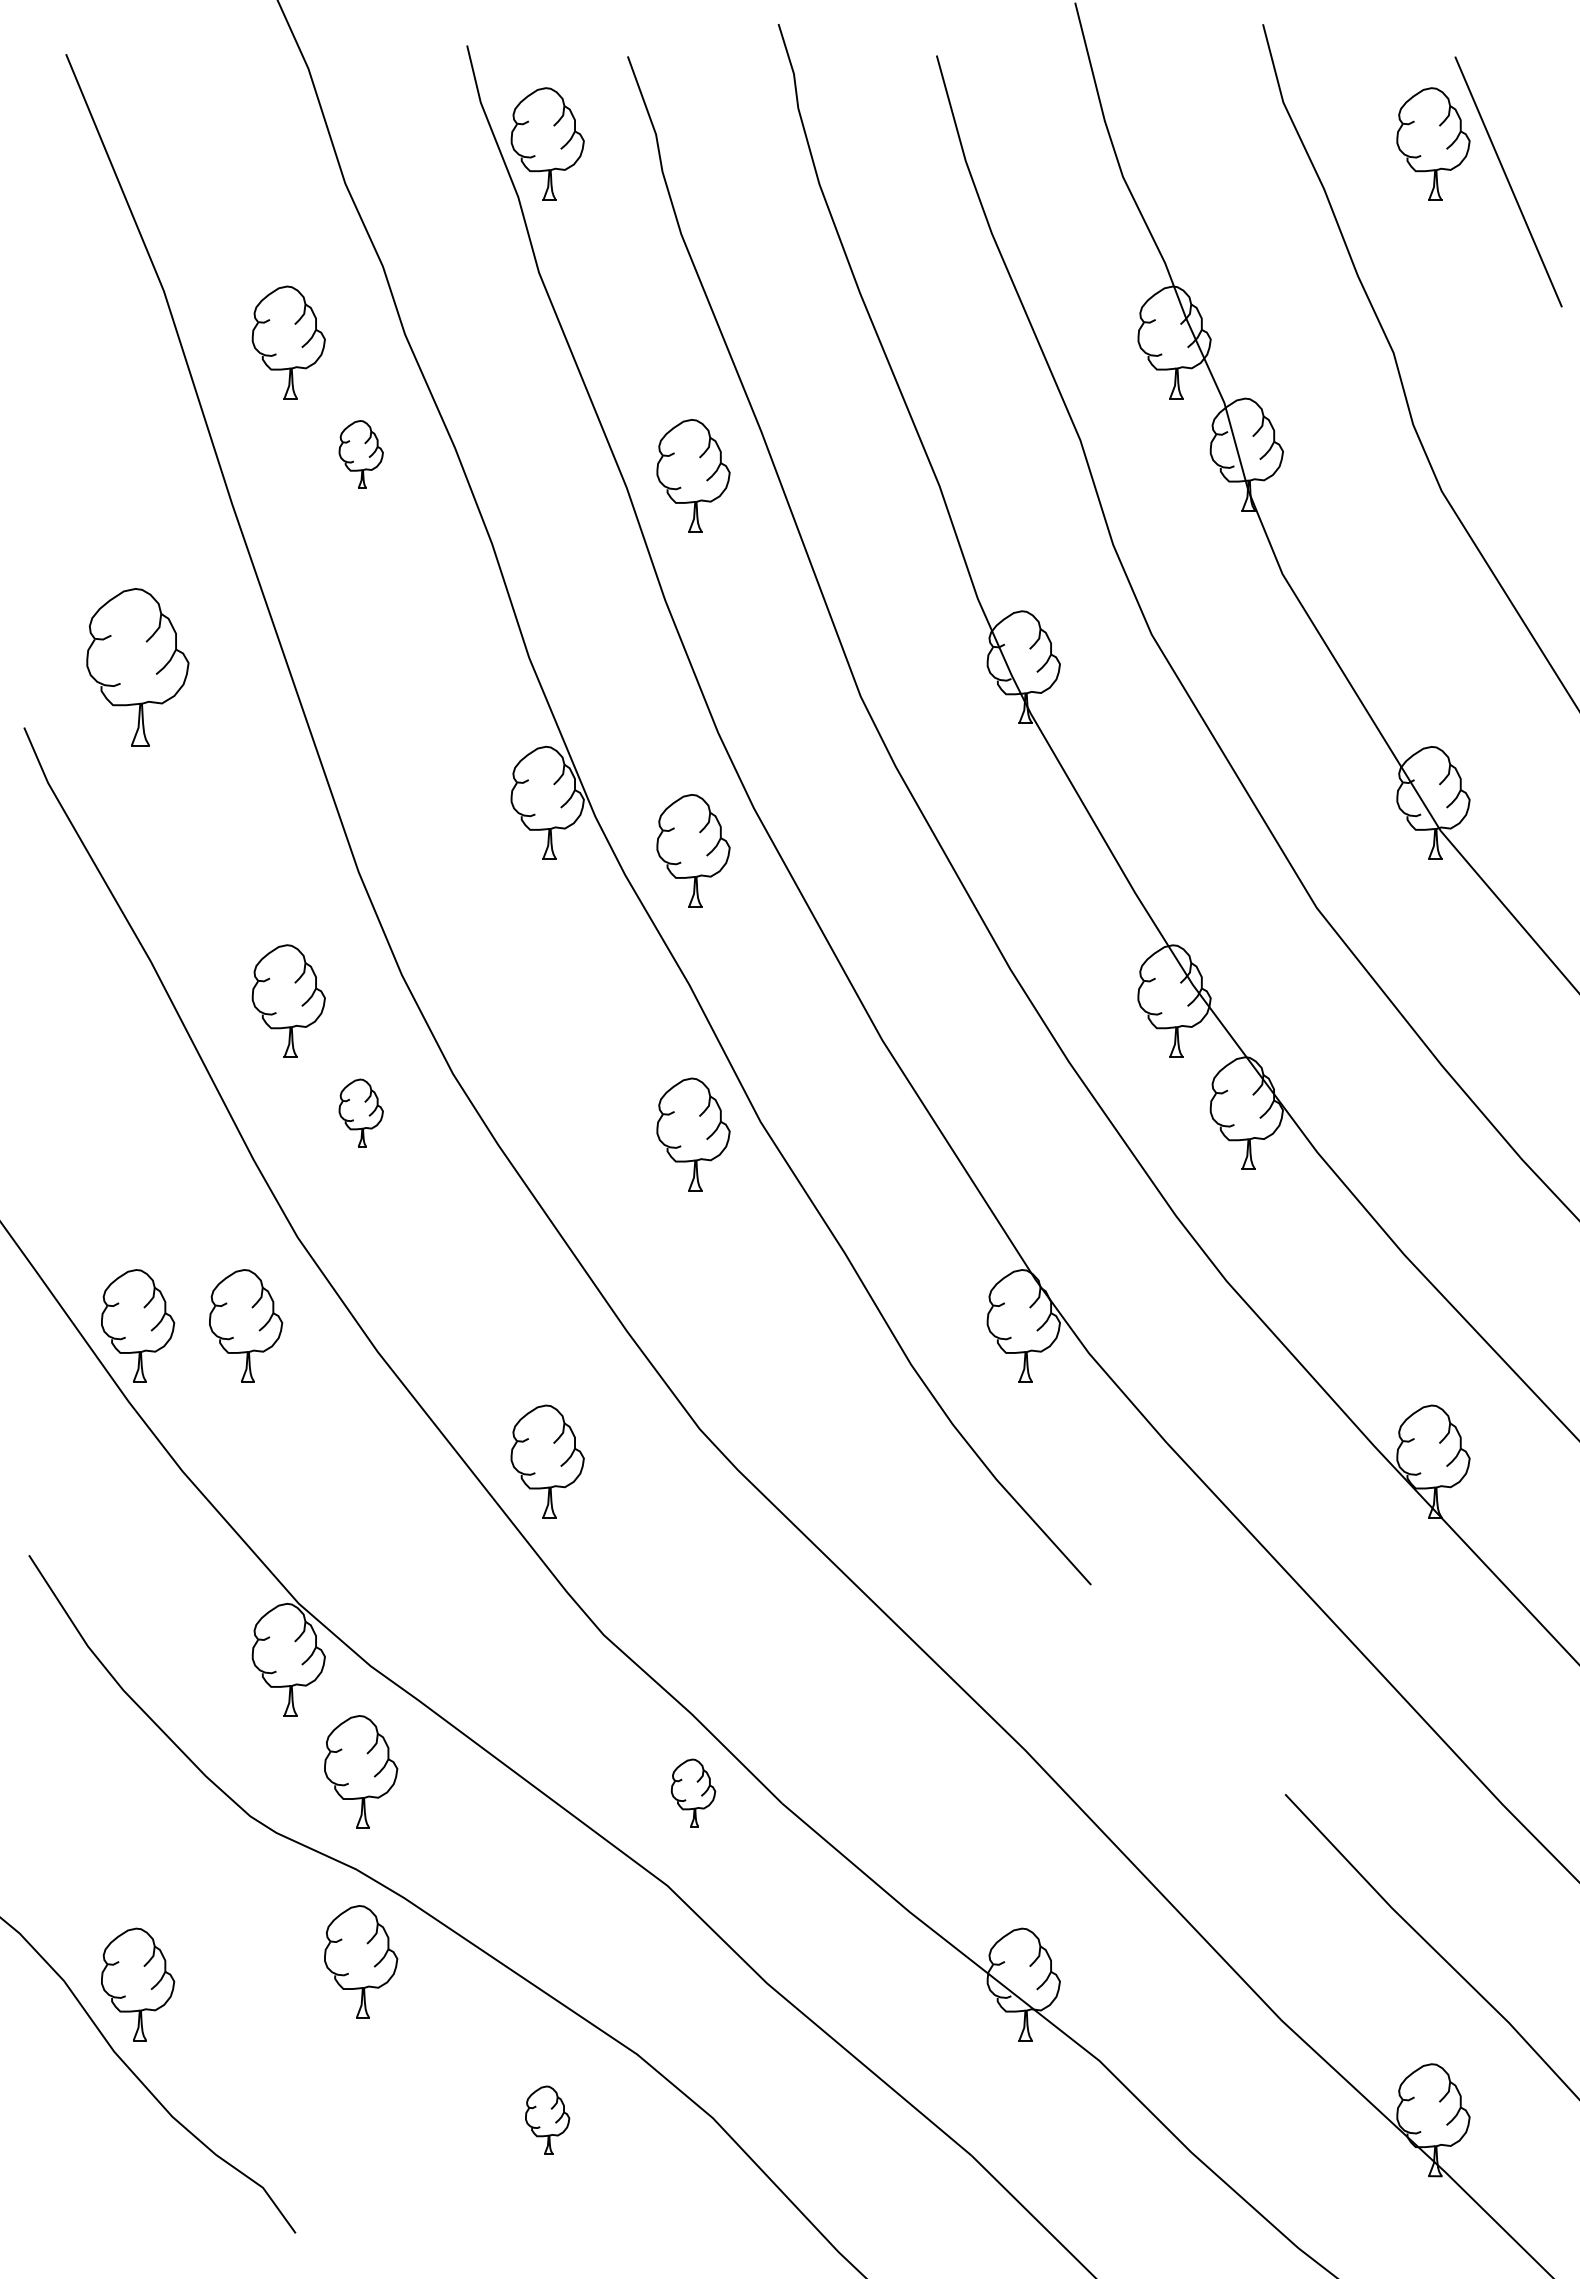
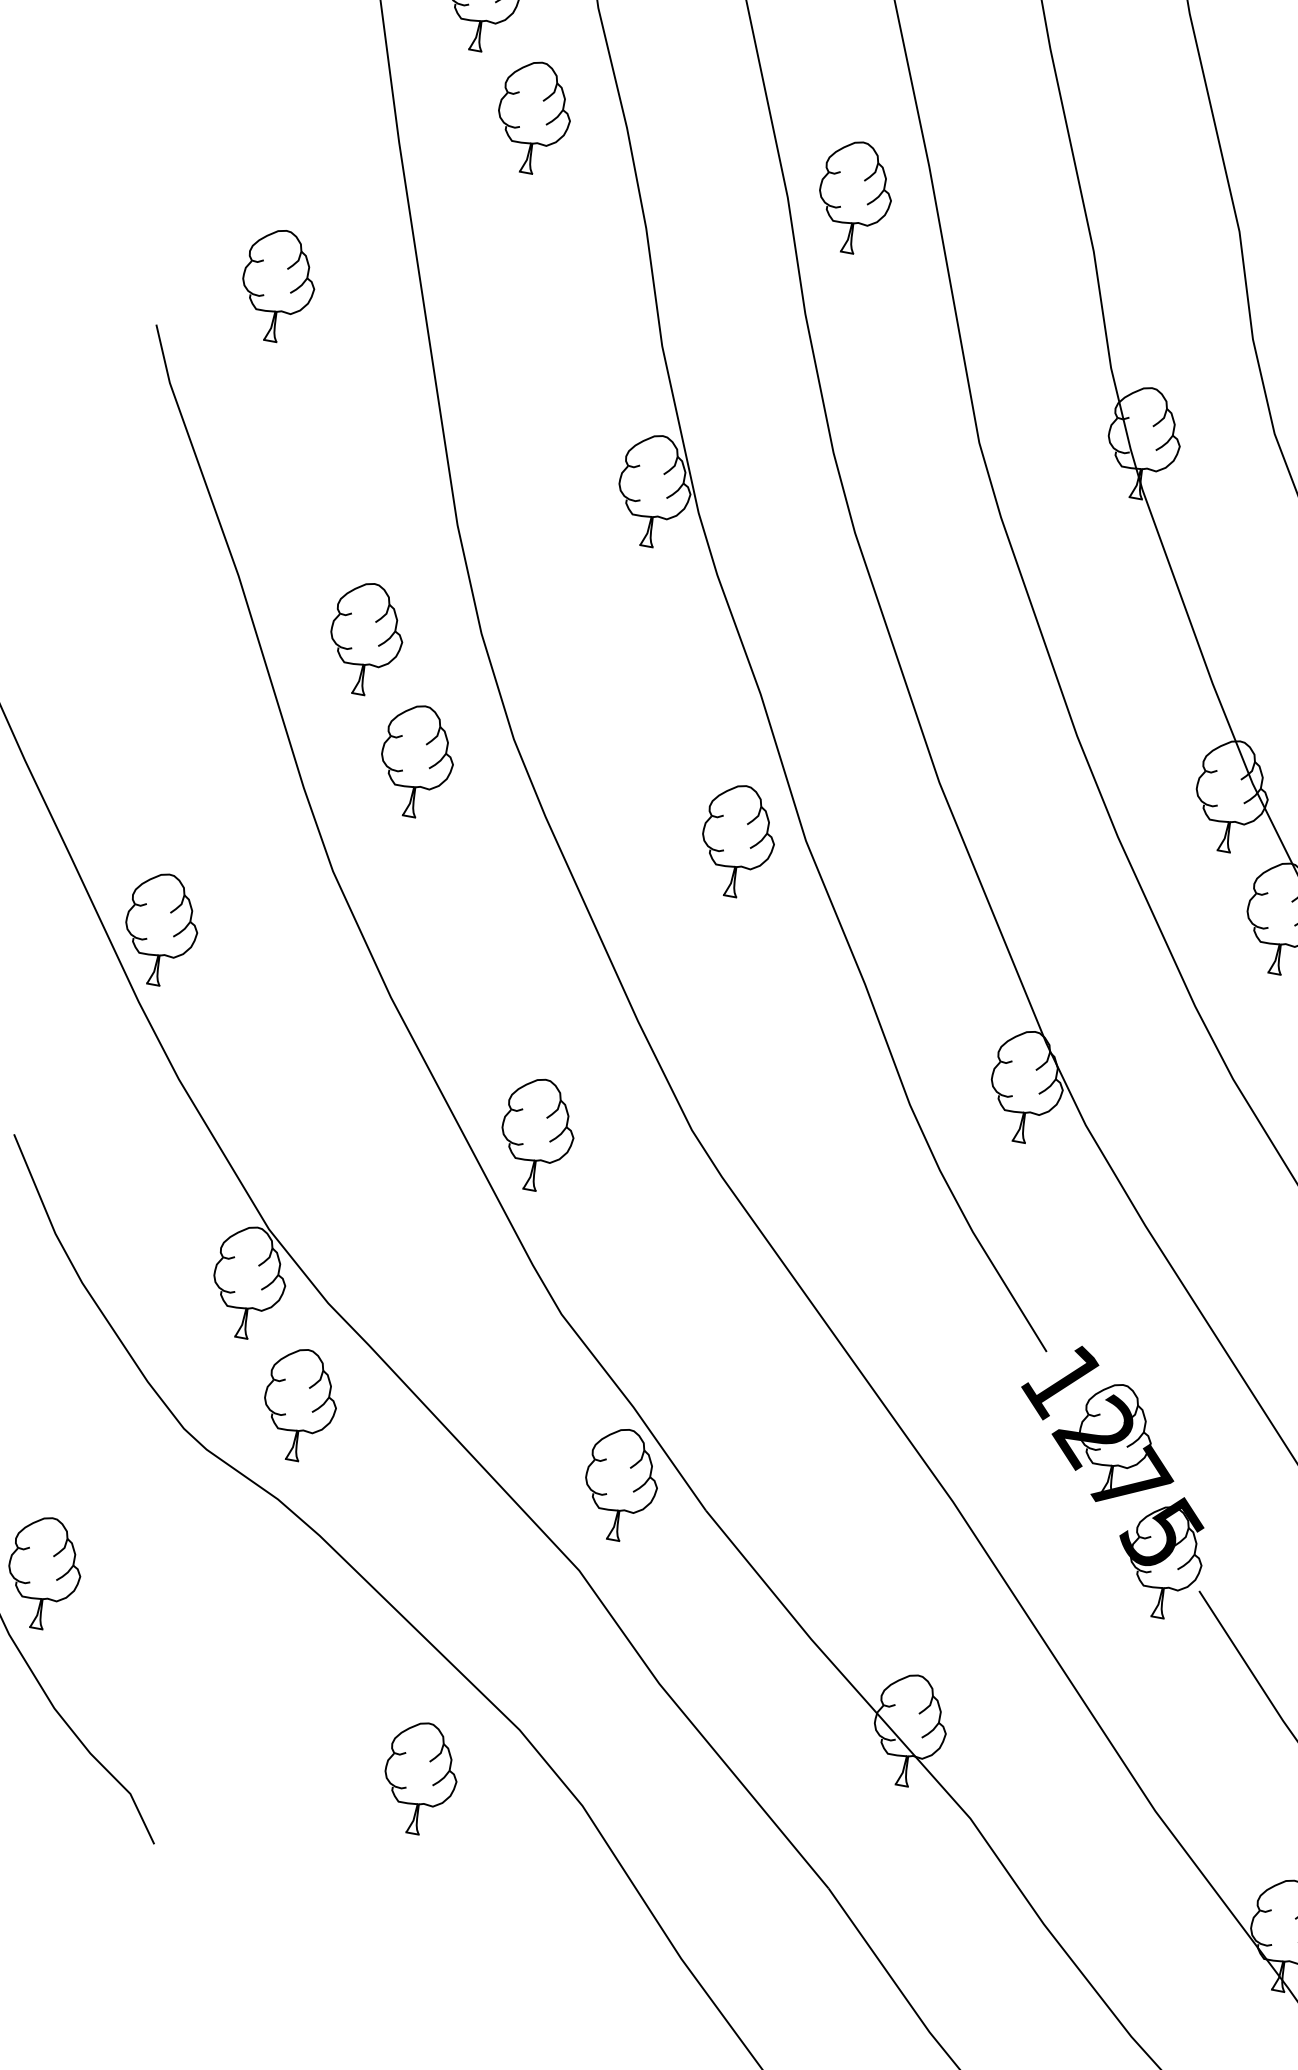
part: (361, 454) -> (534, 117), size x1.67
part: (138, 666) -> (278, 285), size x0.71
part: (693, 850) -> (788, 563), removed
part: (361, 1112) -> (417, 760), size x1.67
part: (246, 1325) -> (267, 948), removed
part: (1177, 1700) -> (1110, 1480), added
part: (693, 1792) -> (621, 1484), size x1.67
part: (361, 1961) -> (266, 1590), removed
part: (547, 2119) -> (420, 1777), size x1.67

